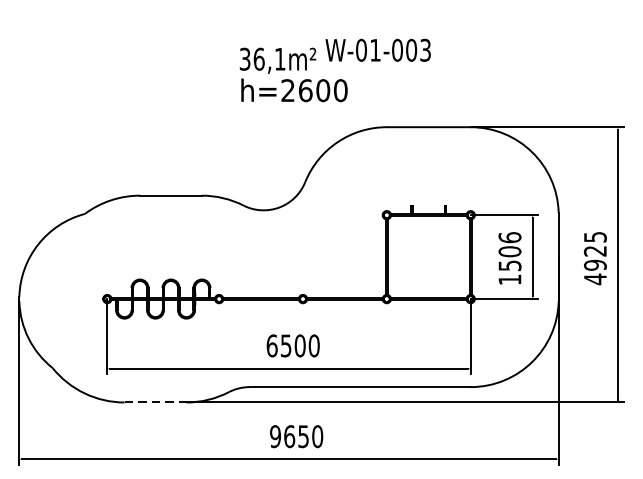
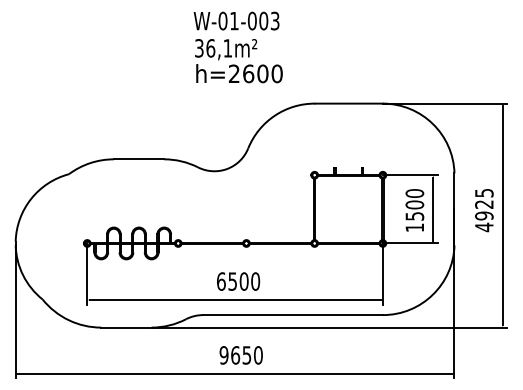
text: (378, 49) -> (236, 20), moved
text: (509, 237) -> (414, 193), 1506 -> 1500
line: (155, 402) -> (126, 327), dashed -> solid

